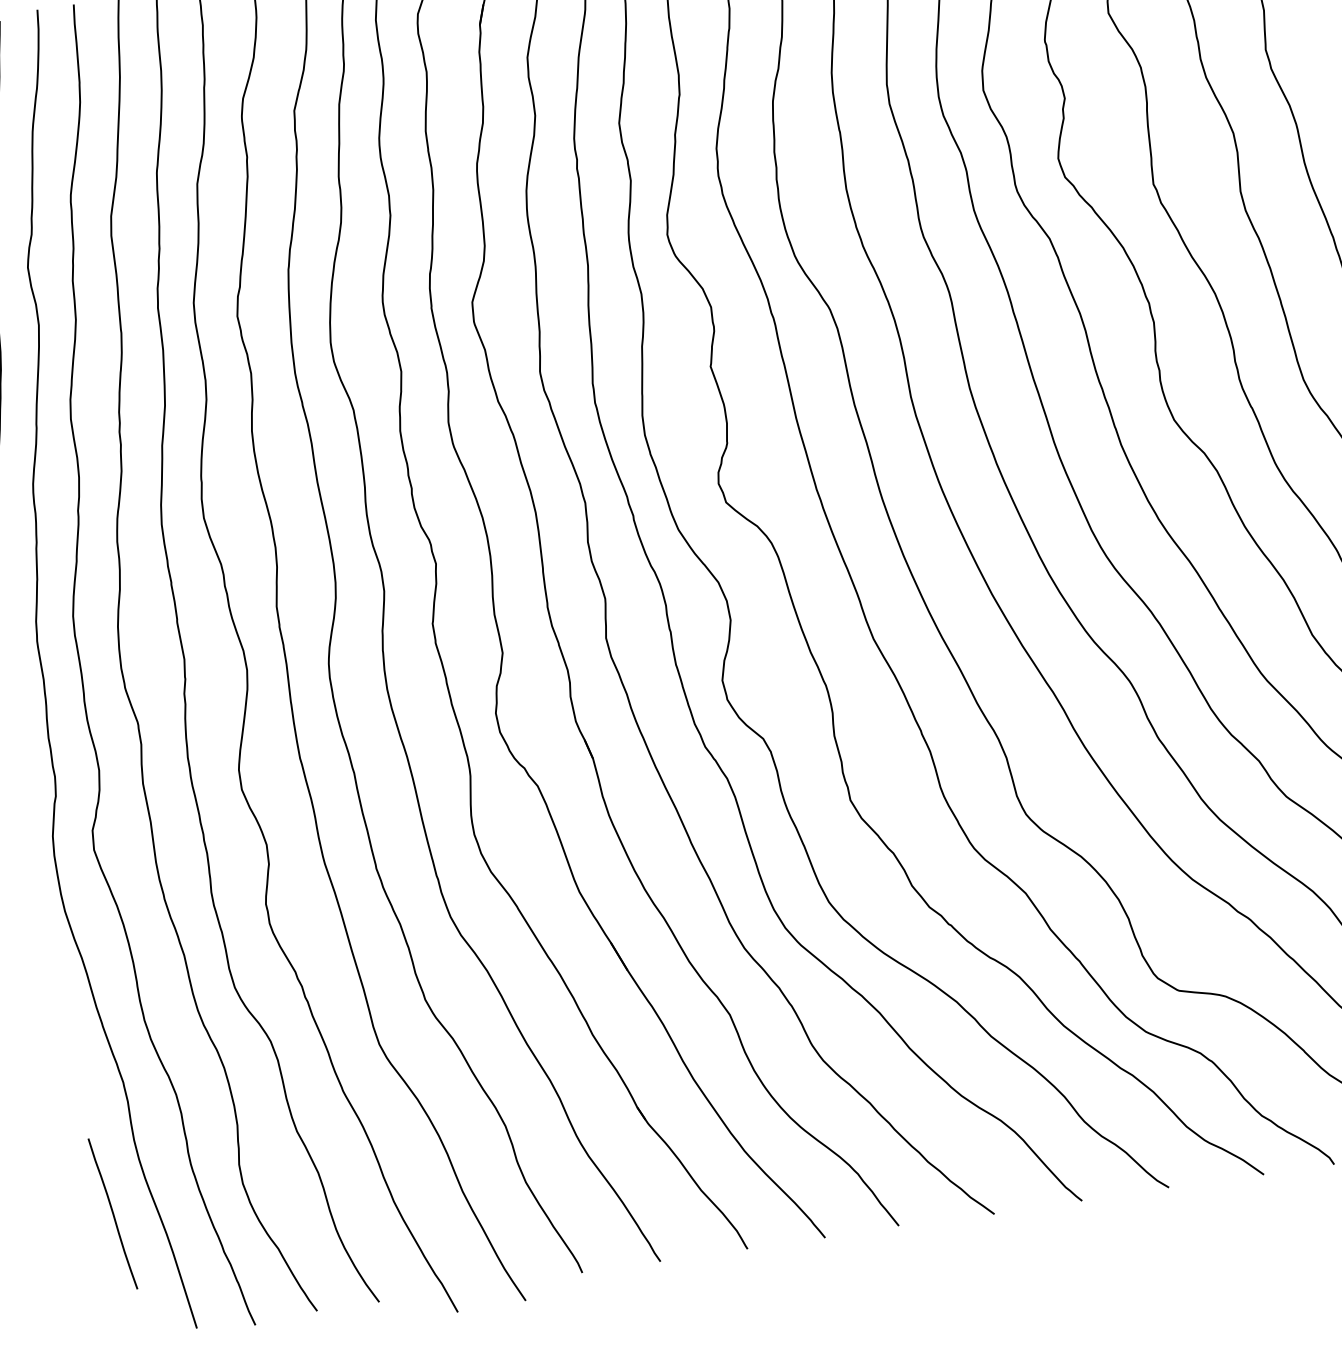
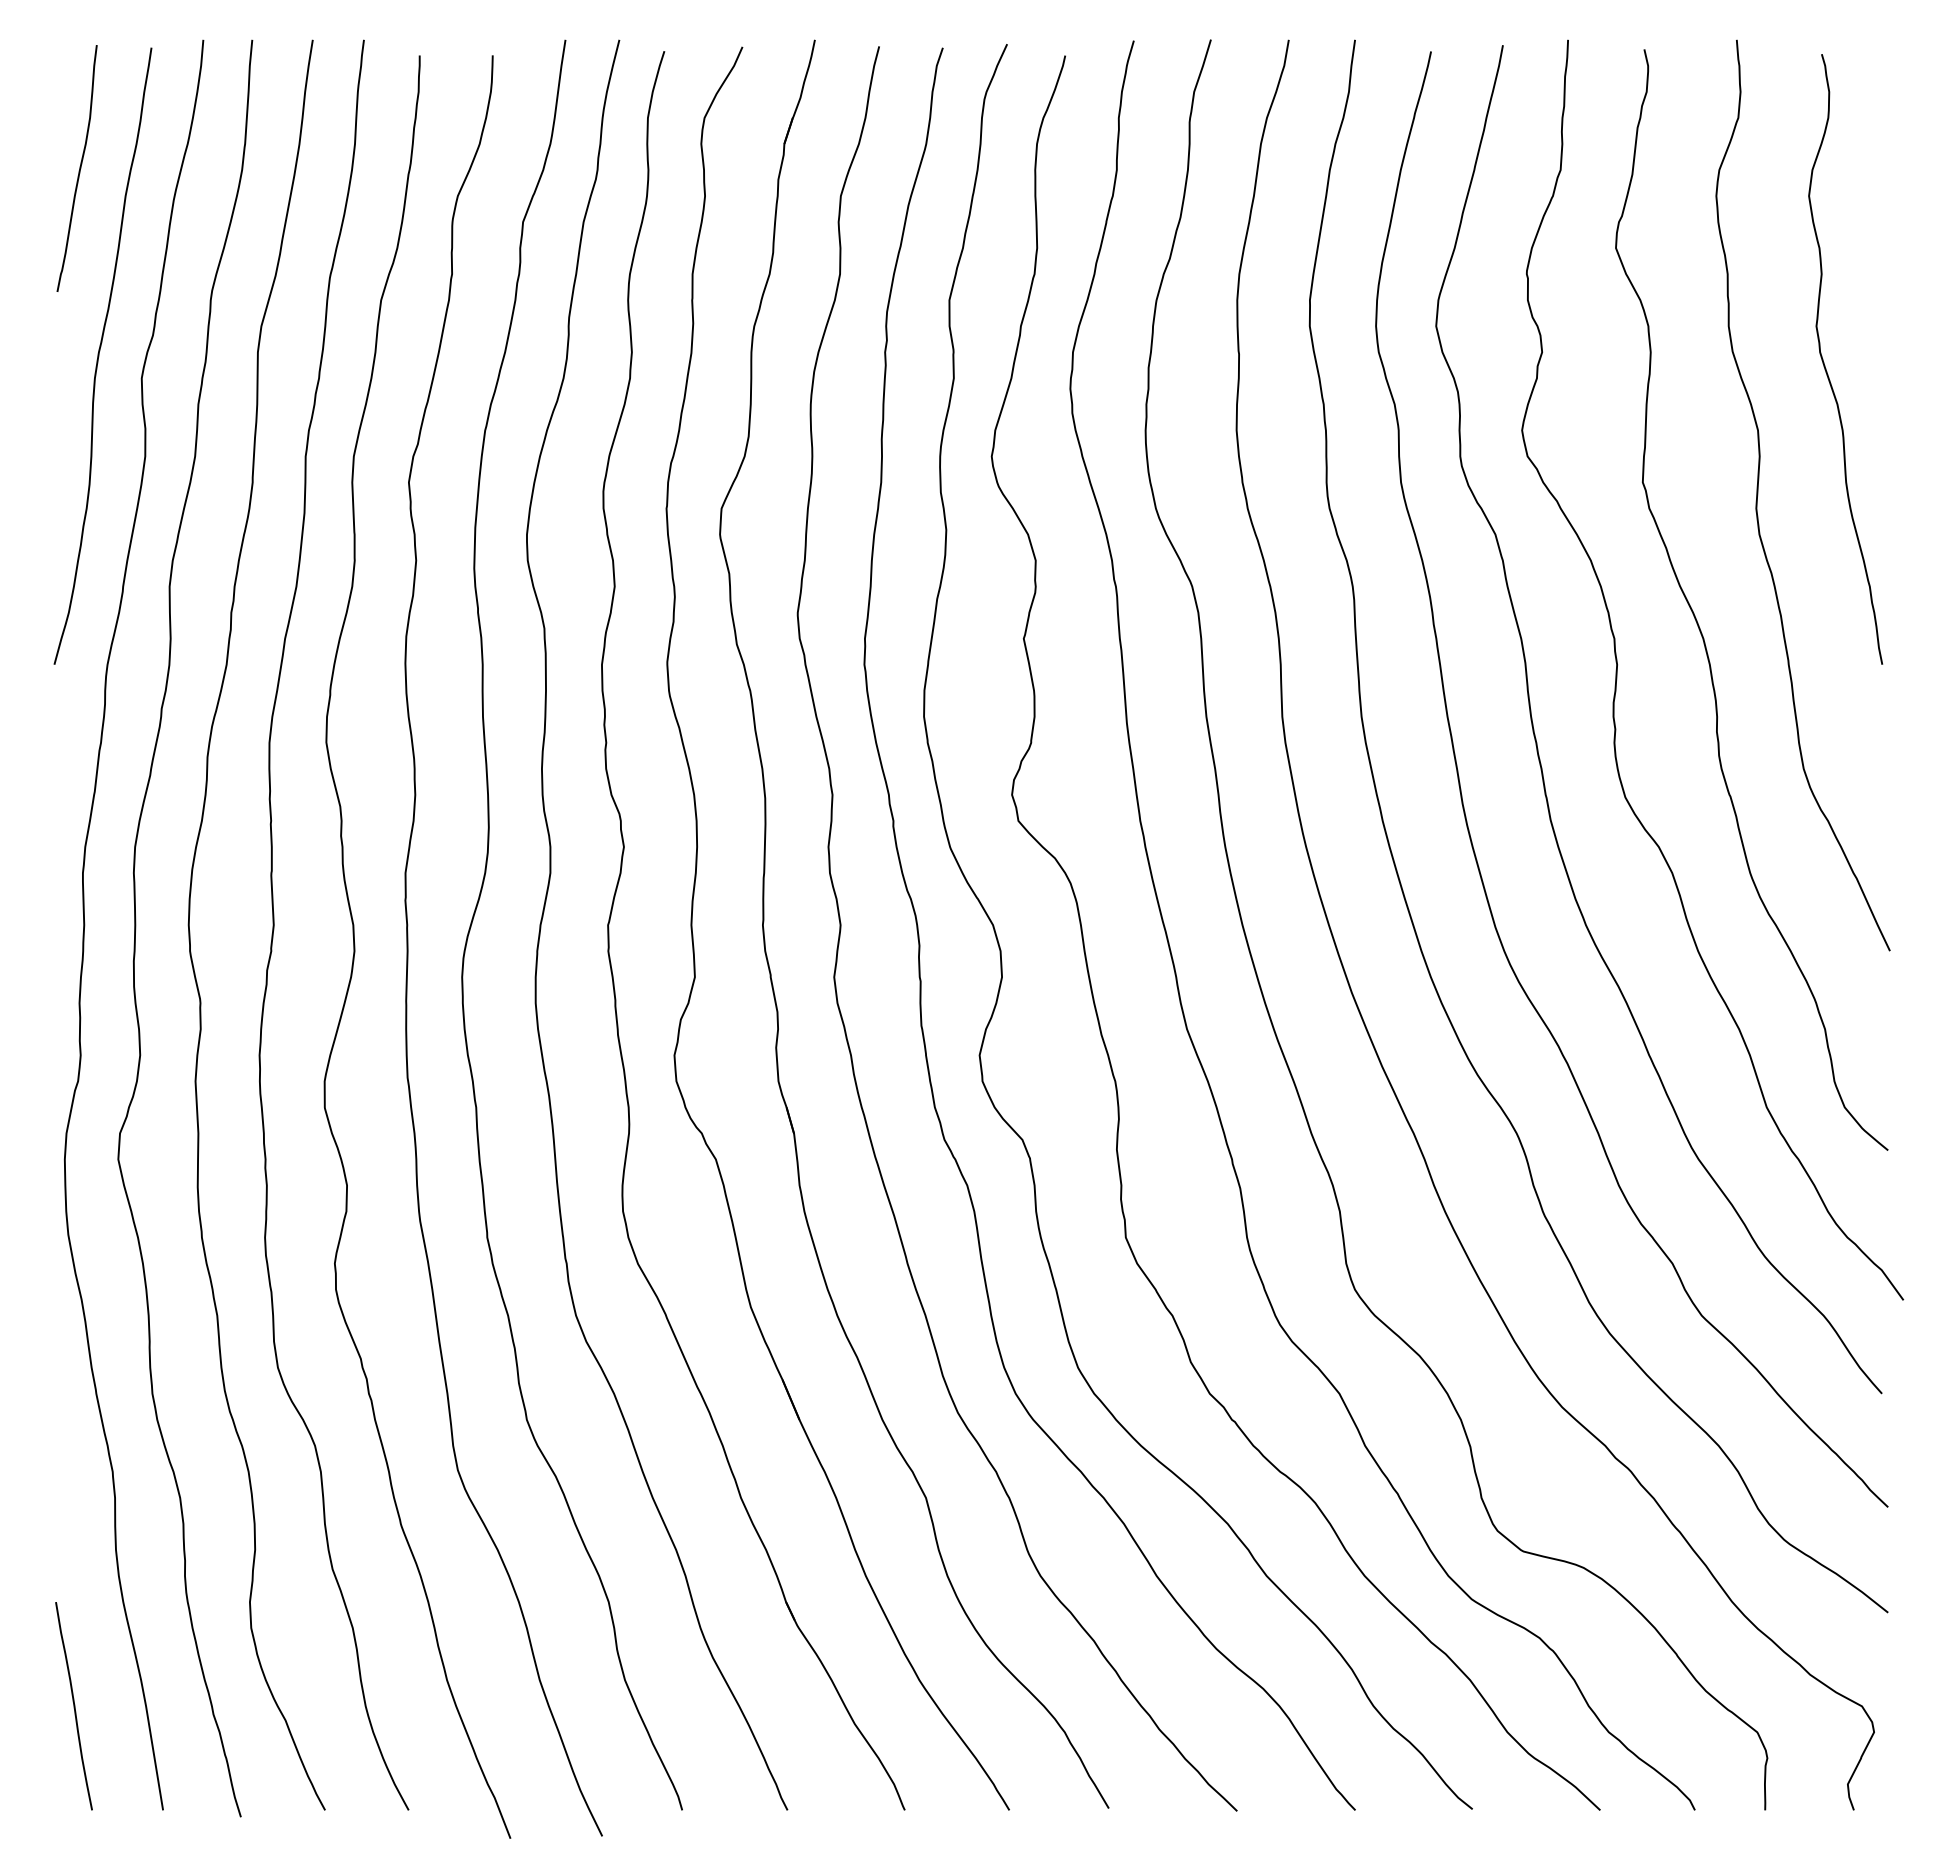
curve: (112, 1214) -> (73, 1706), moved

